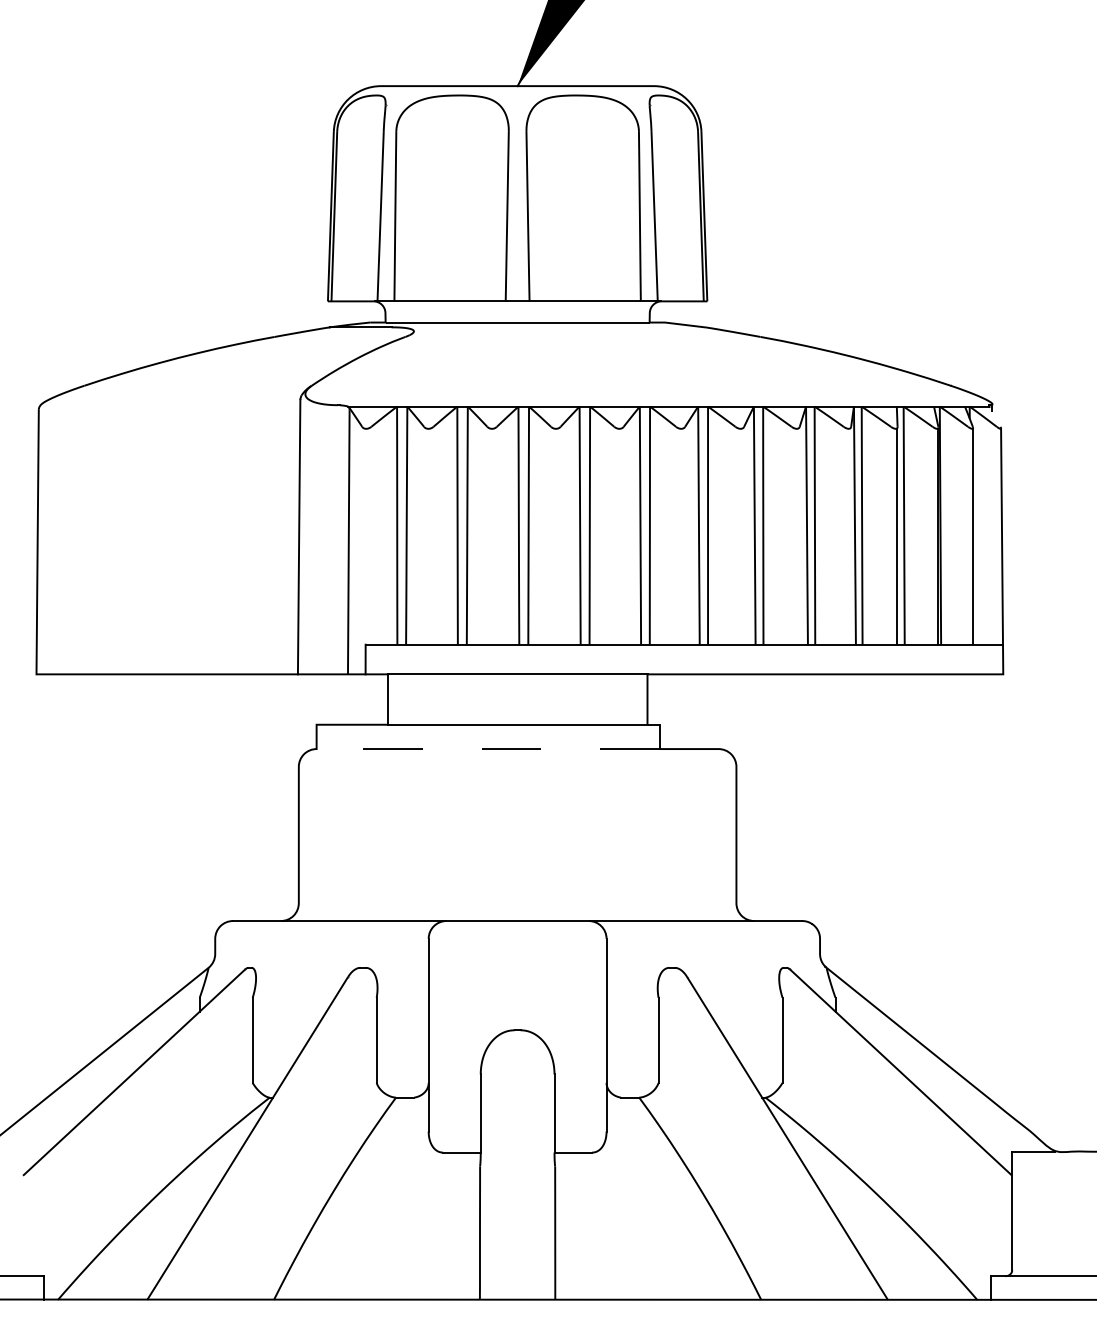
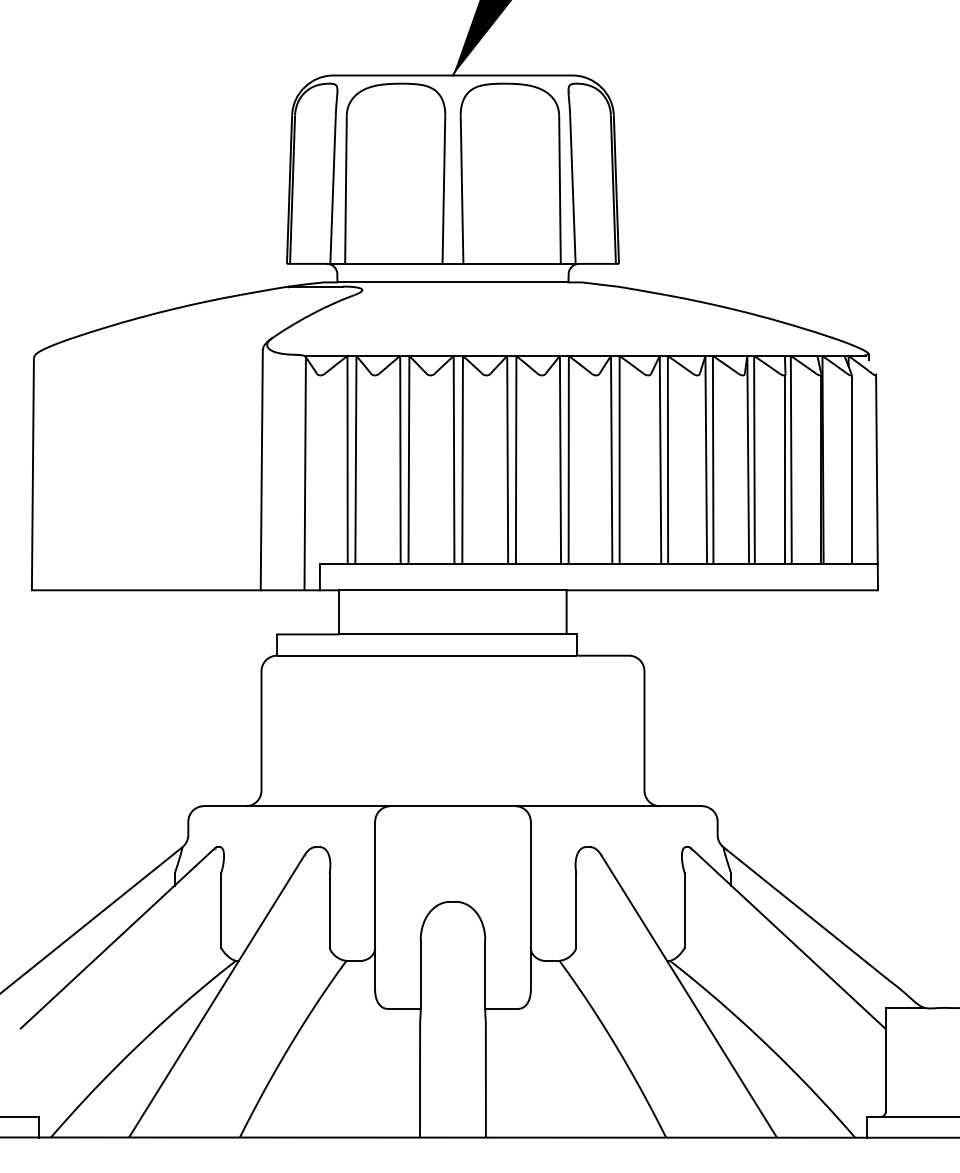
line: (487, 748) -> (426, 655), dashed -> solid

